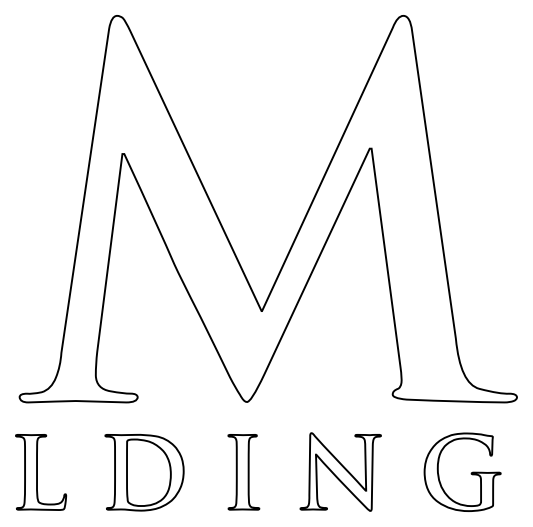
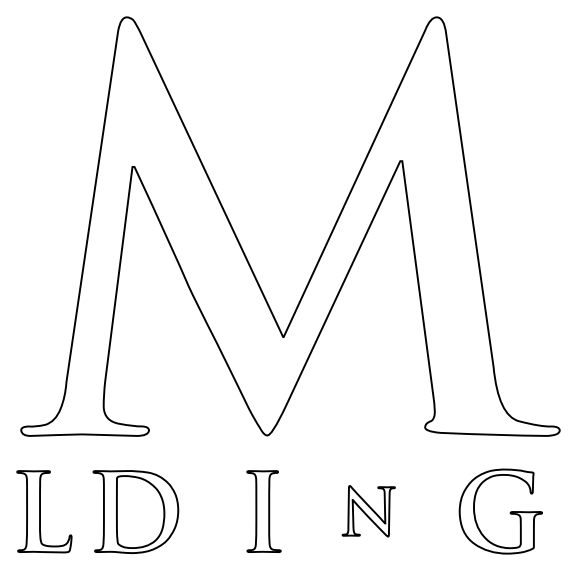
part: (340, 471) -> (368, 510), size x0.6
part: (144, 472) -> (135, 511), moved

